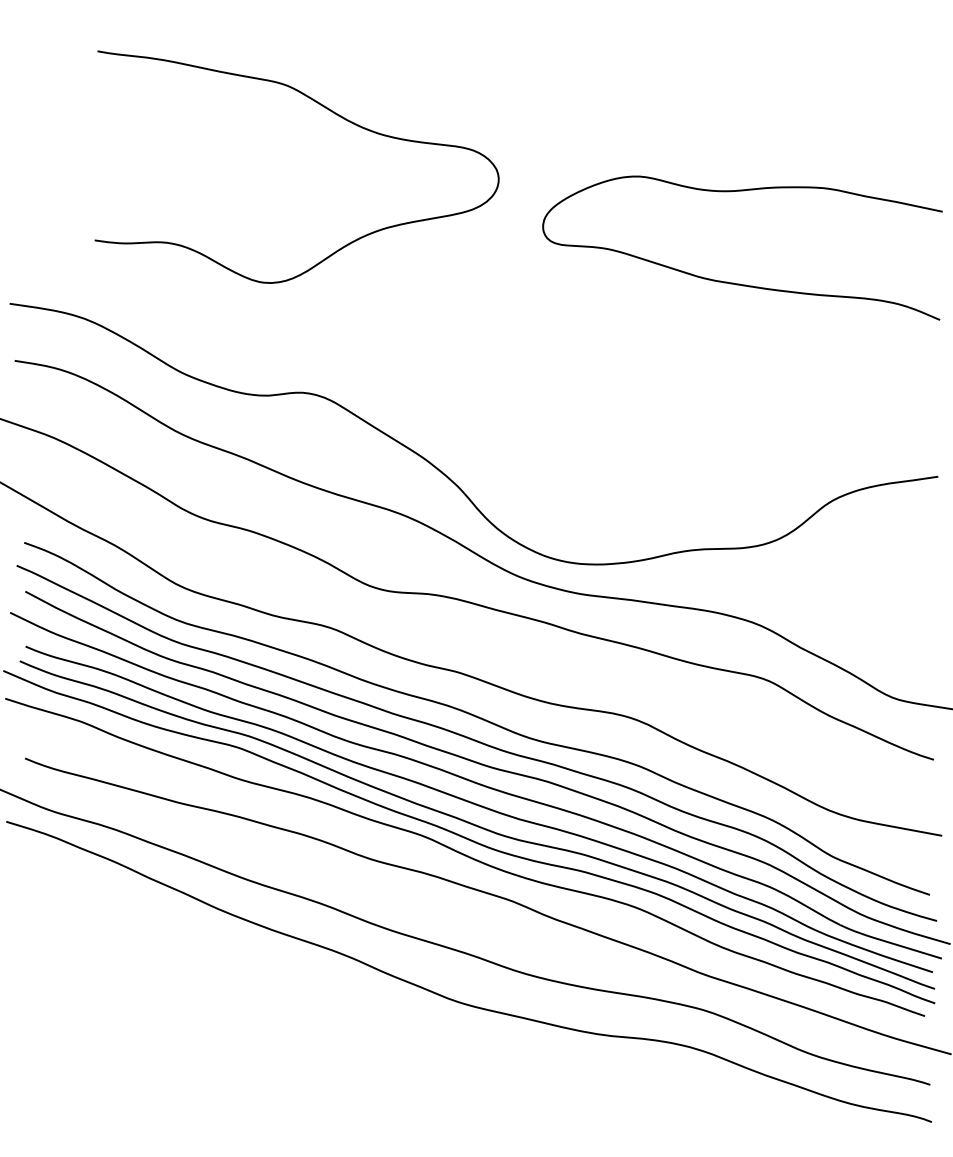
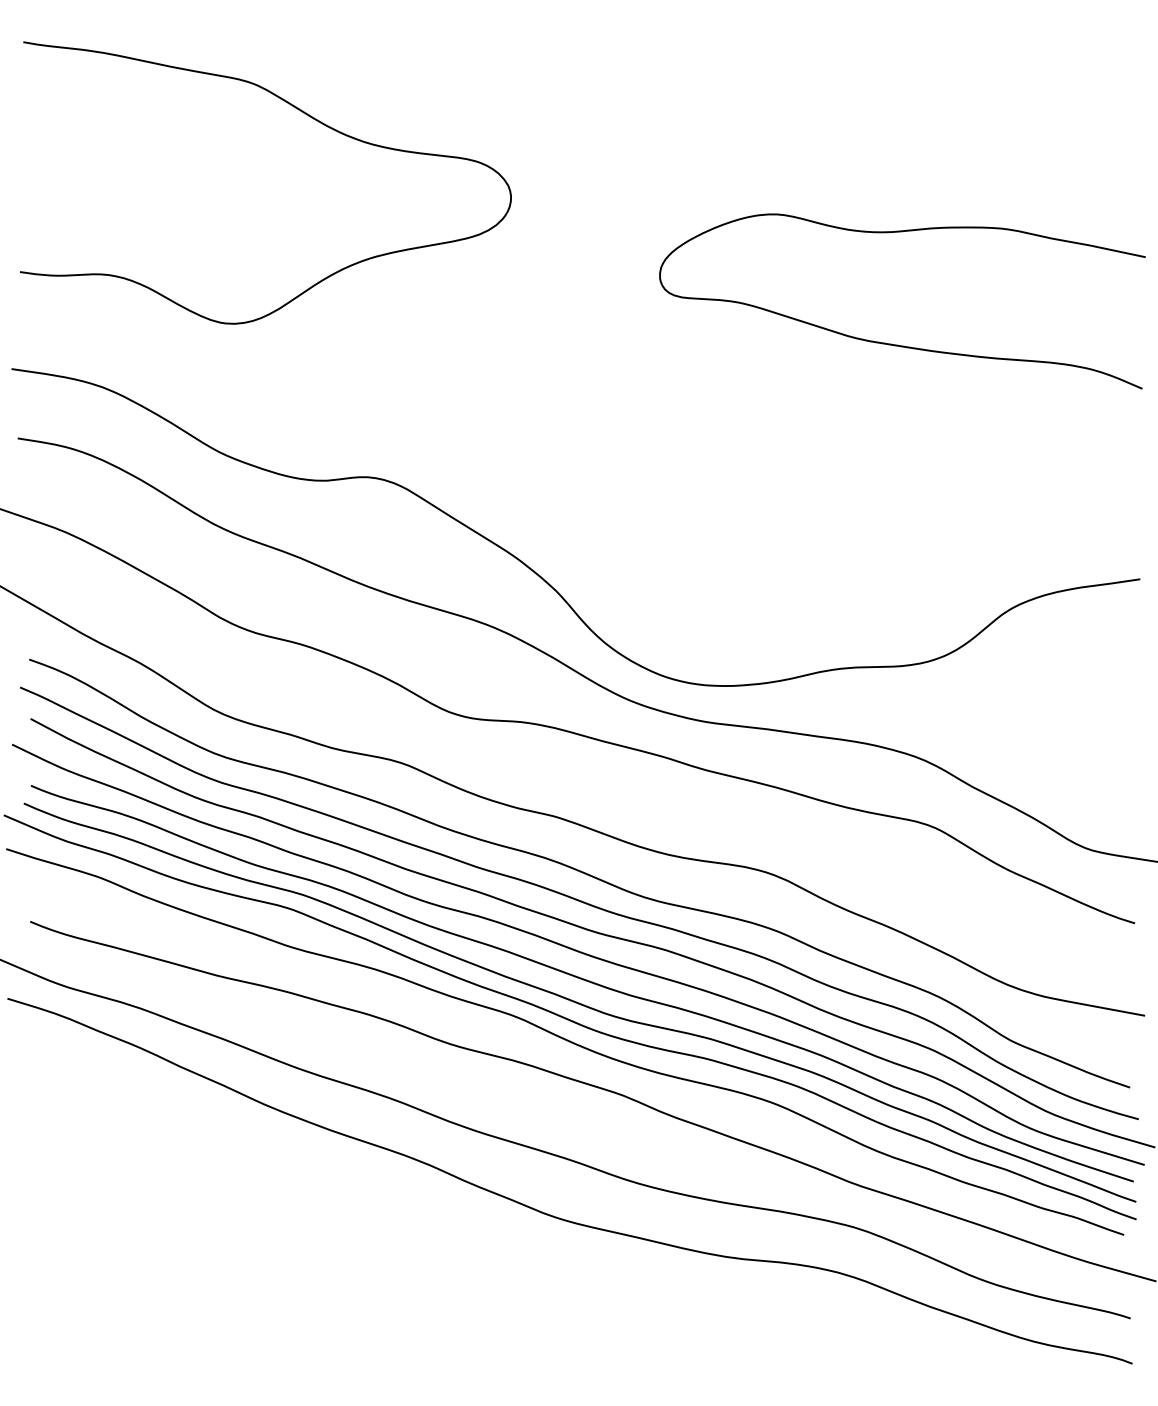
curve: (330, 111) -> (306, 115), moved

